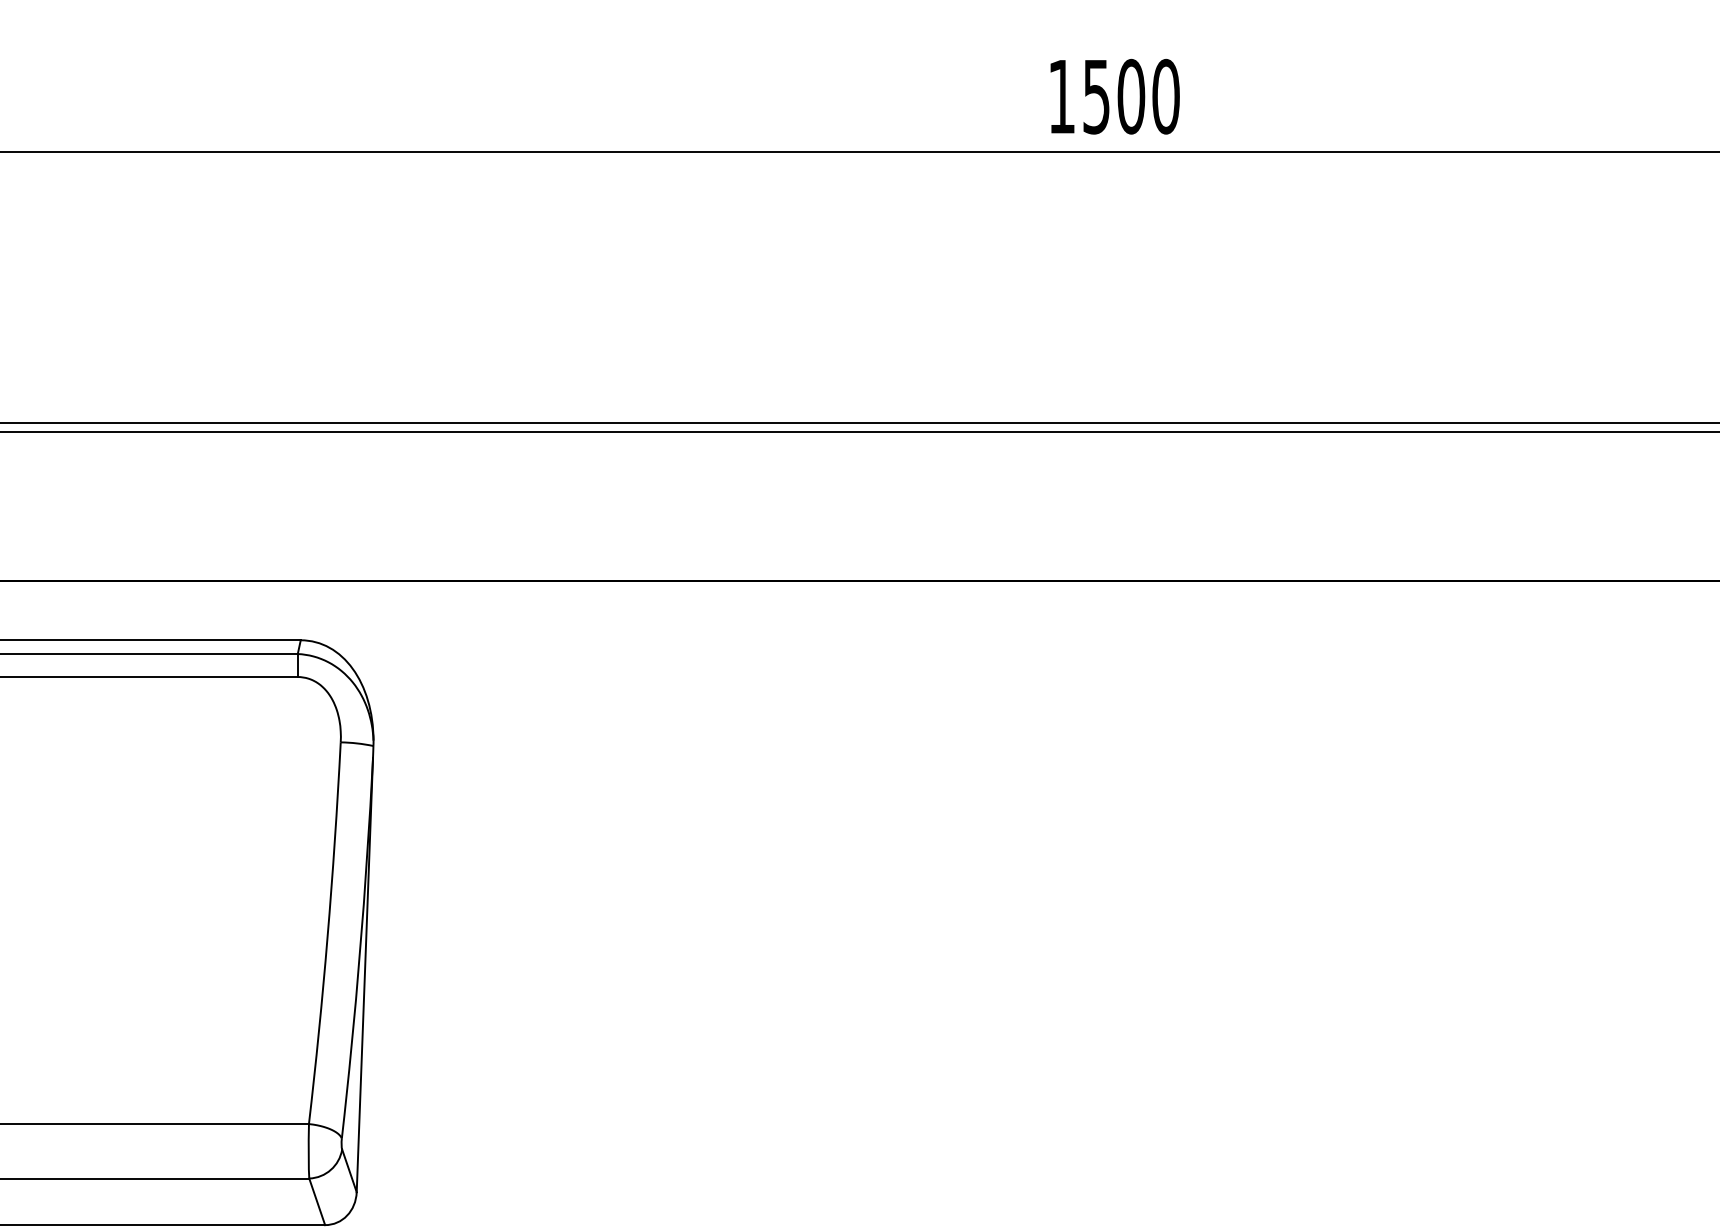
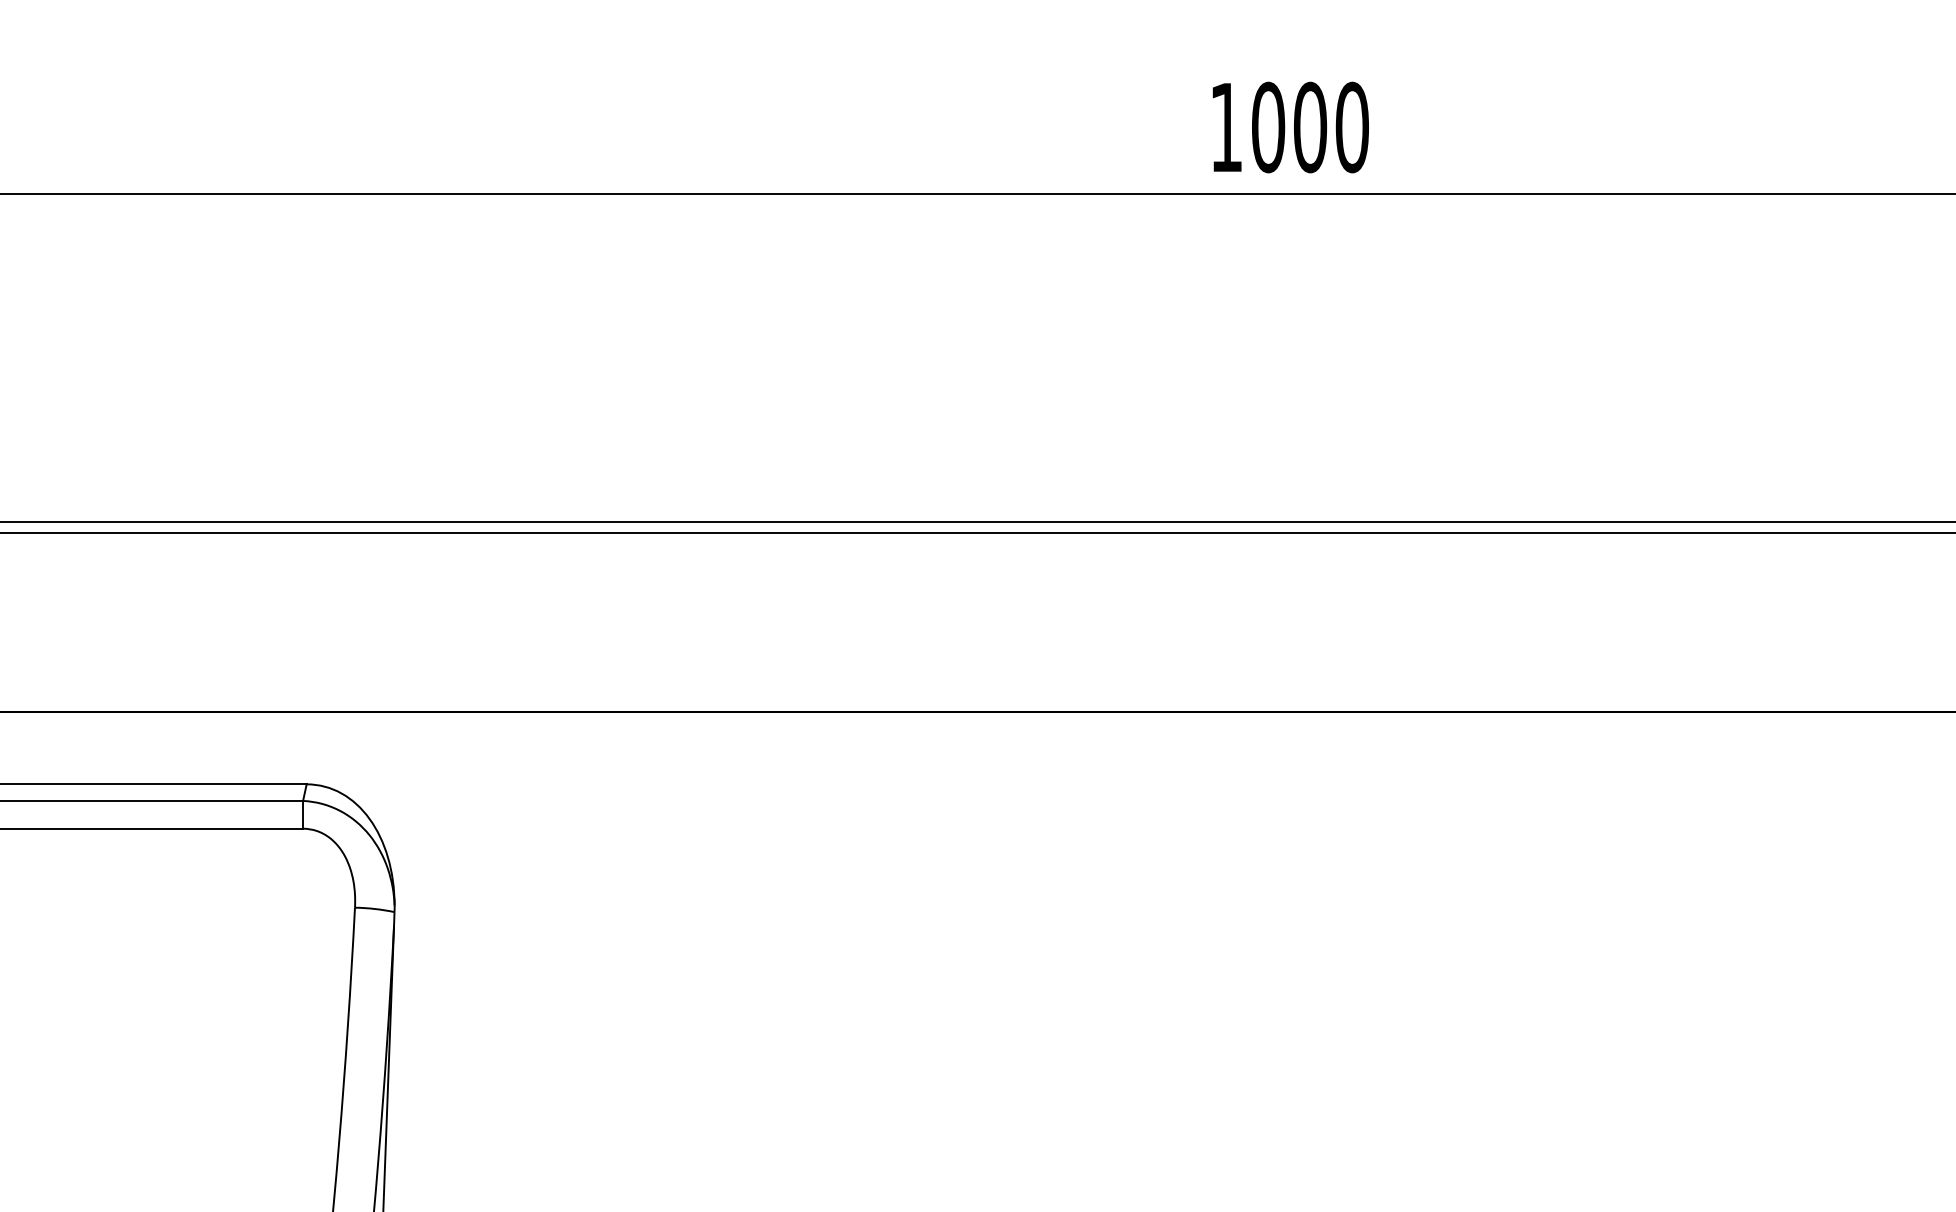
text: (1096, 96) -> (1268, 127), 1500 -> 1000

